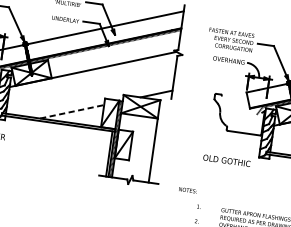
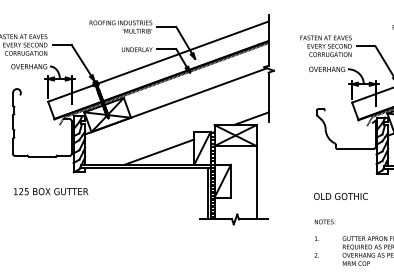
line: (72, 112) -> (159, 152), dashed -> solid
text: (226, 159) -> (340, 195), moved
text: (187, 189) -> (324, 221), moved

